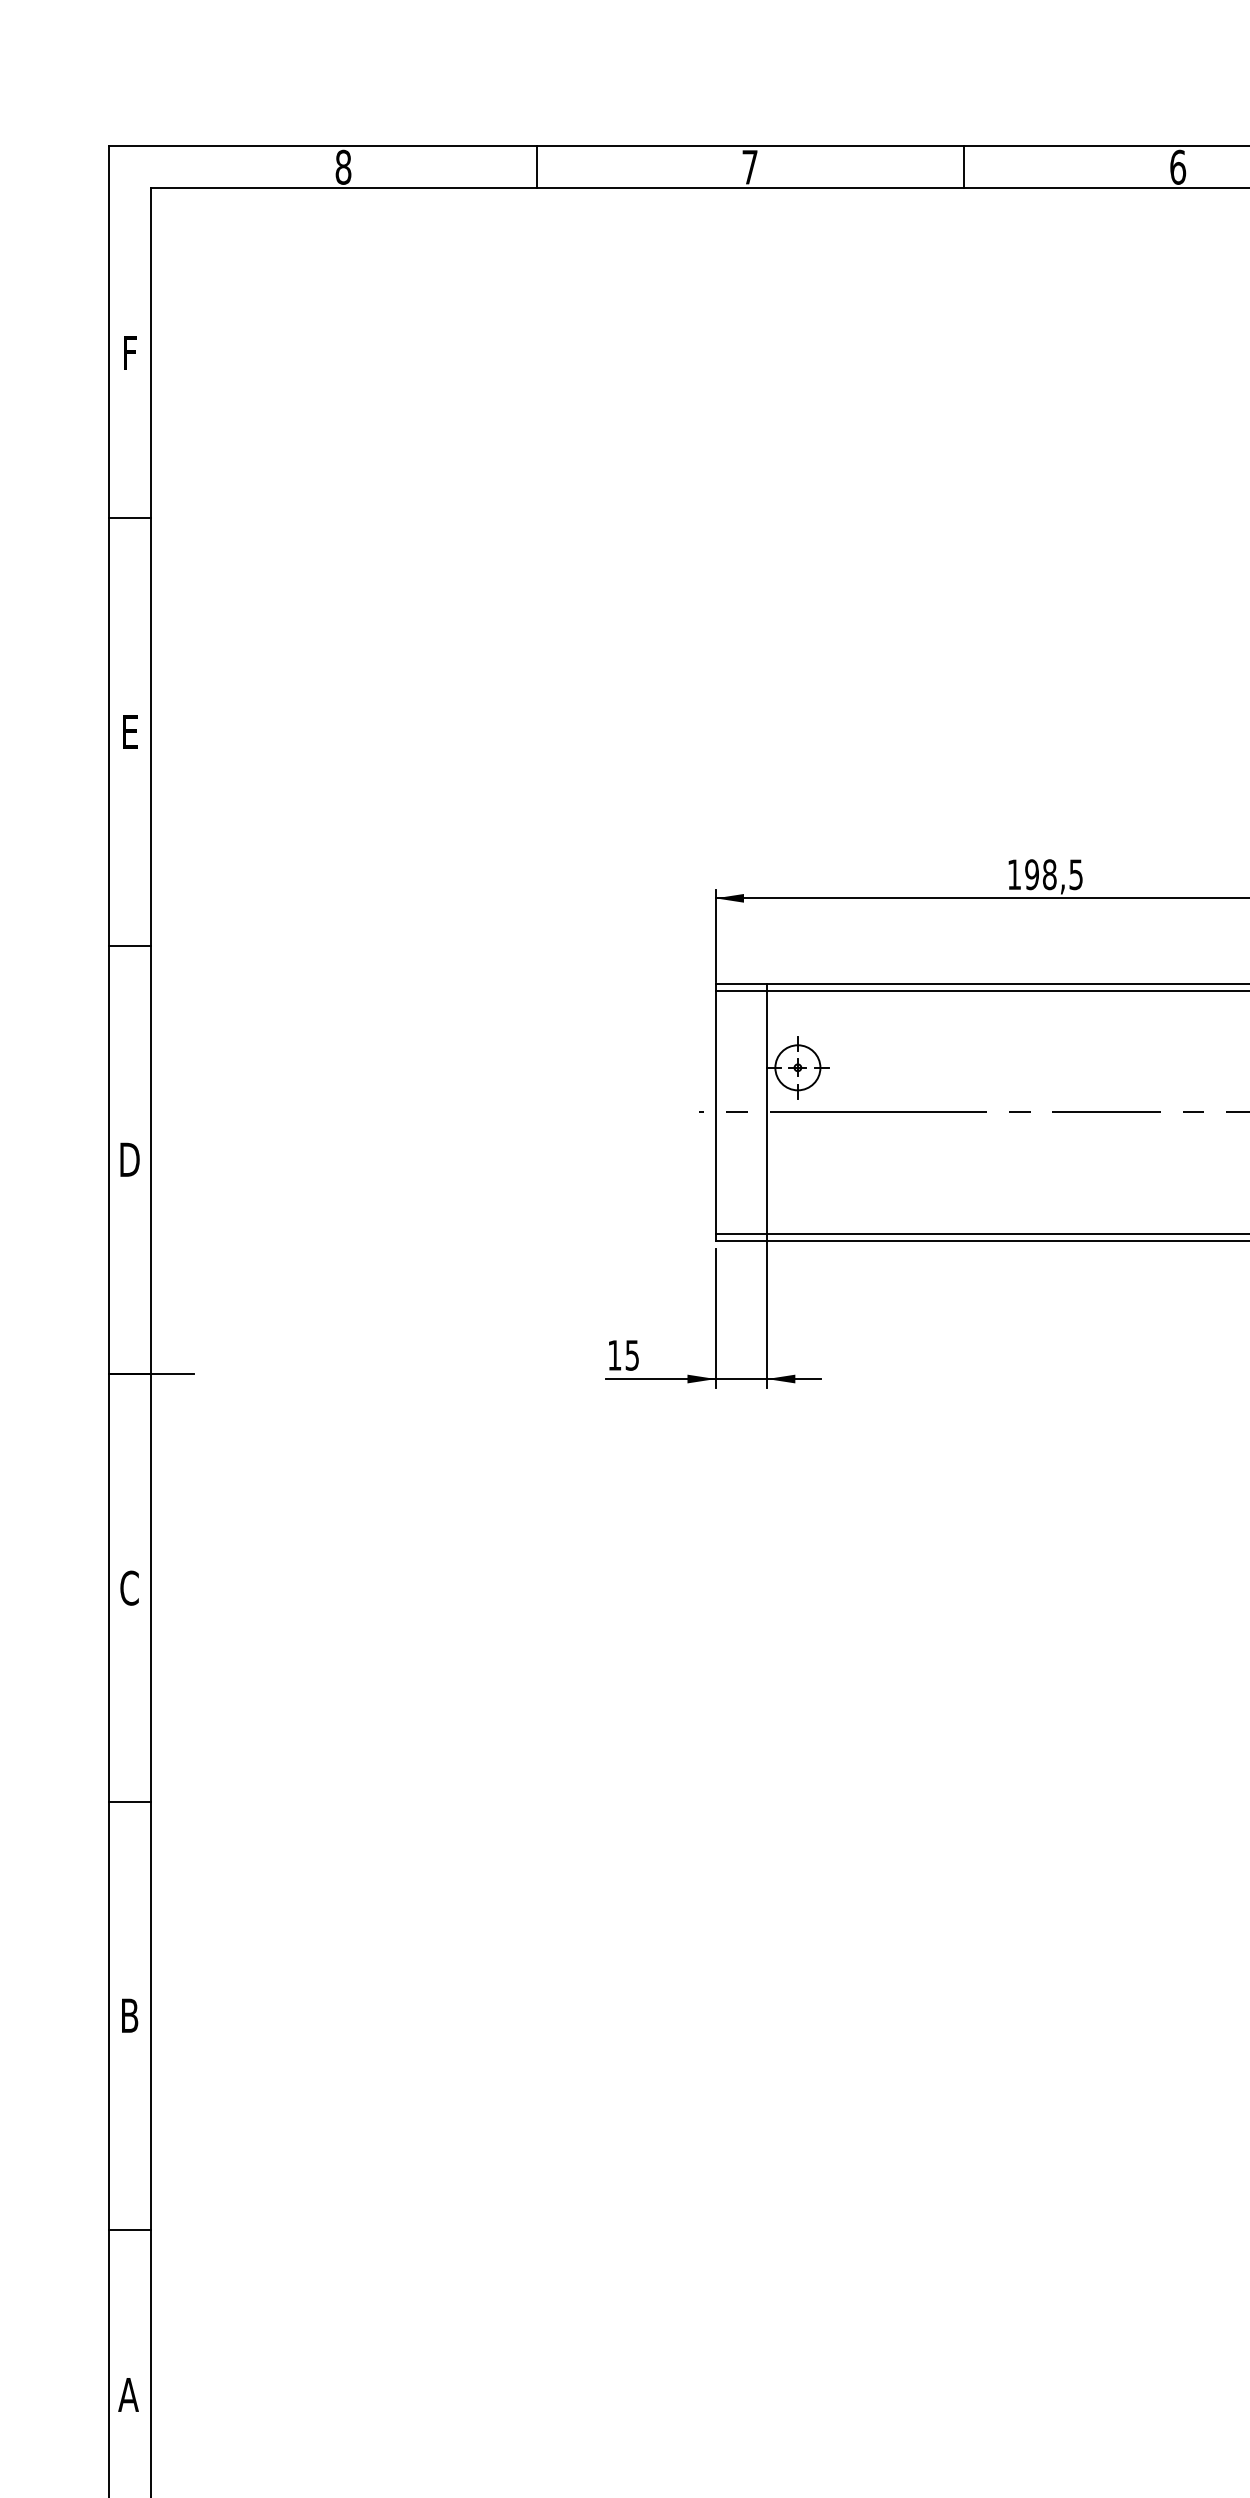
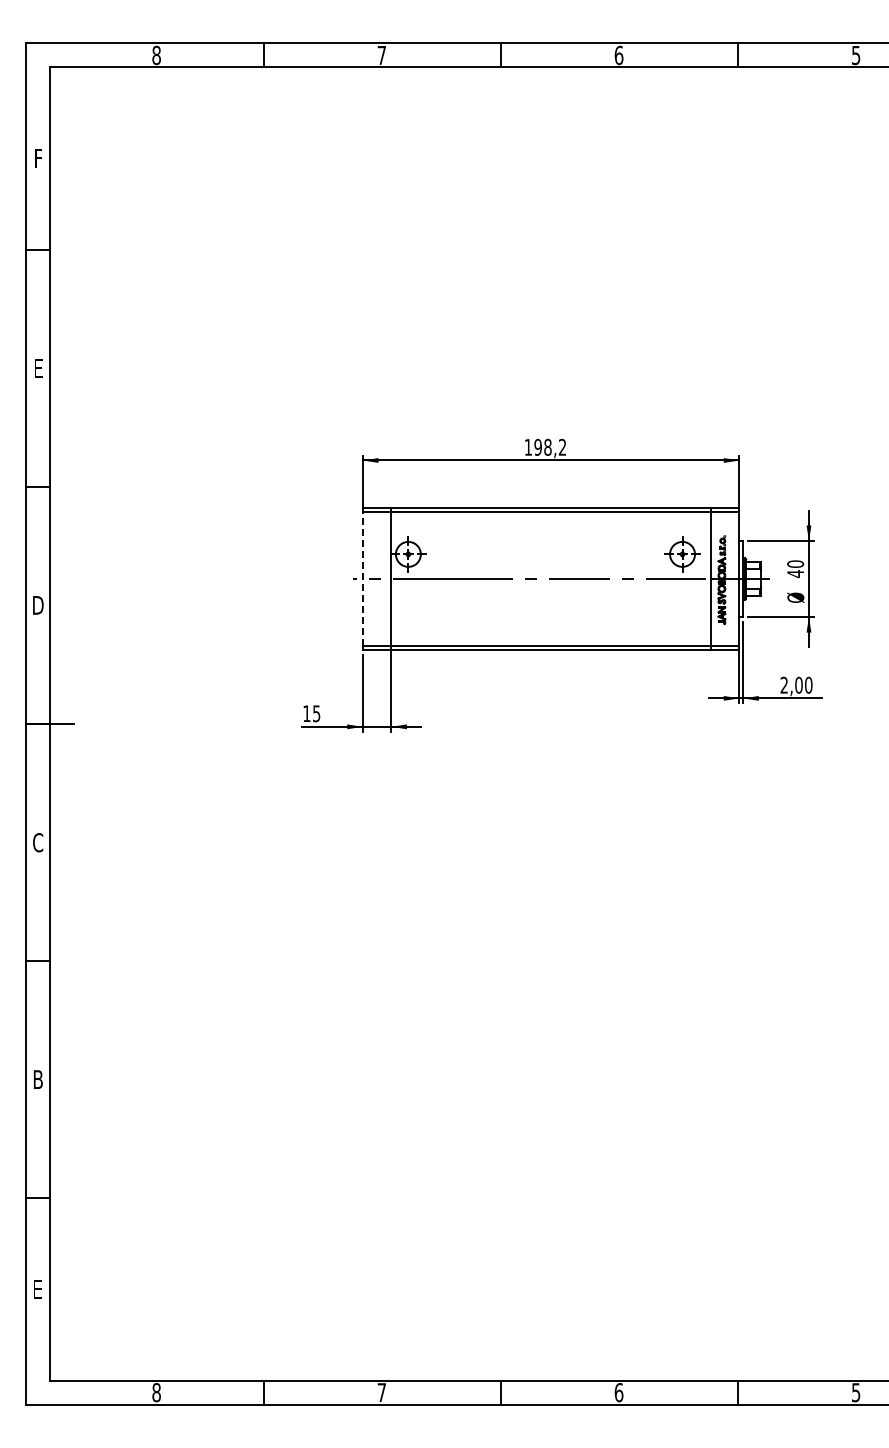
text: (1076, 873) -> (562, 446), 198,5 -> 198,2
line: (715, 1111) -> (362, 578), solid -> dashed
text: (128, 2394) -> (37, 1289), A -> E

